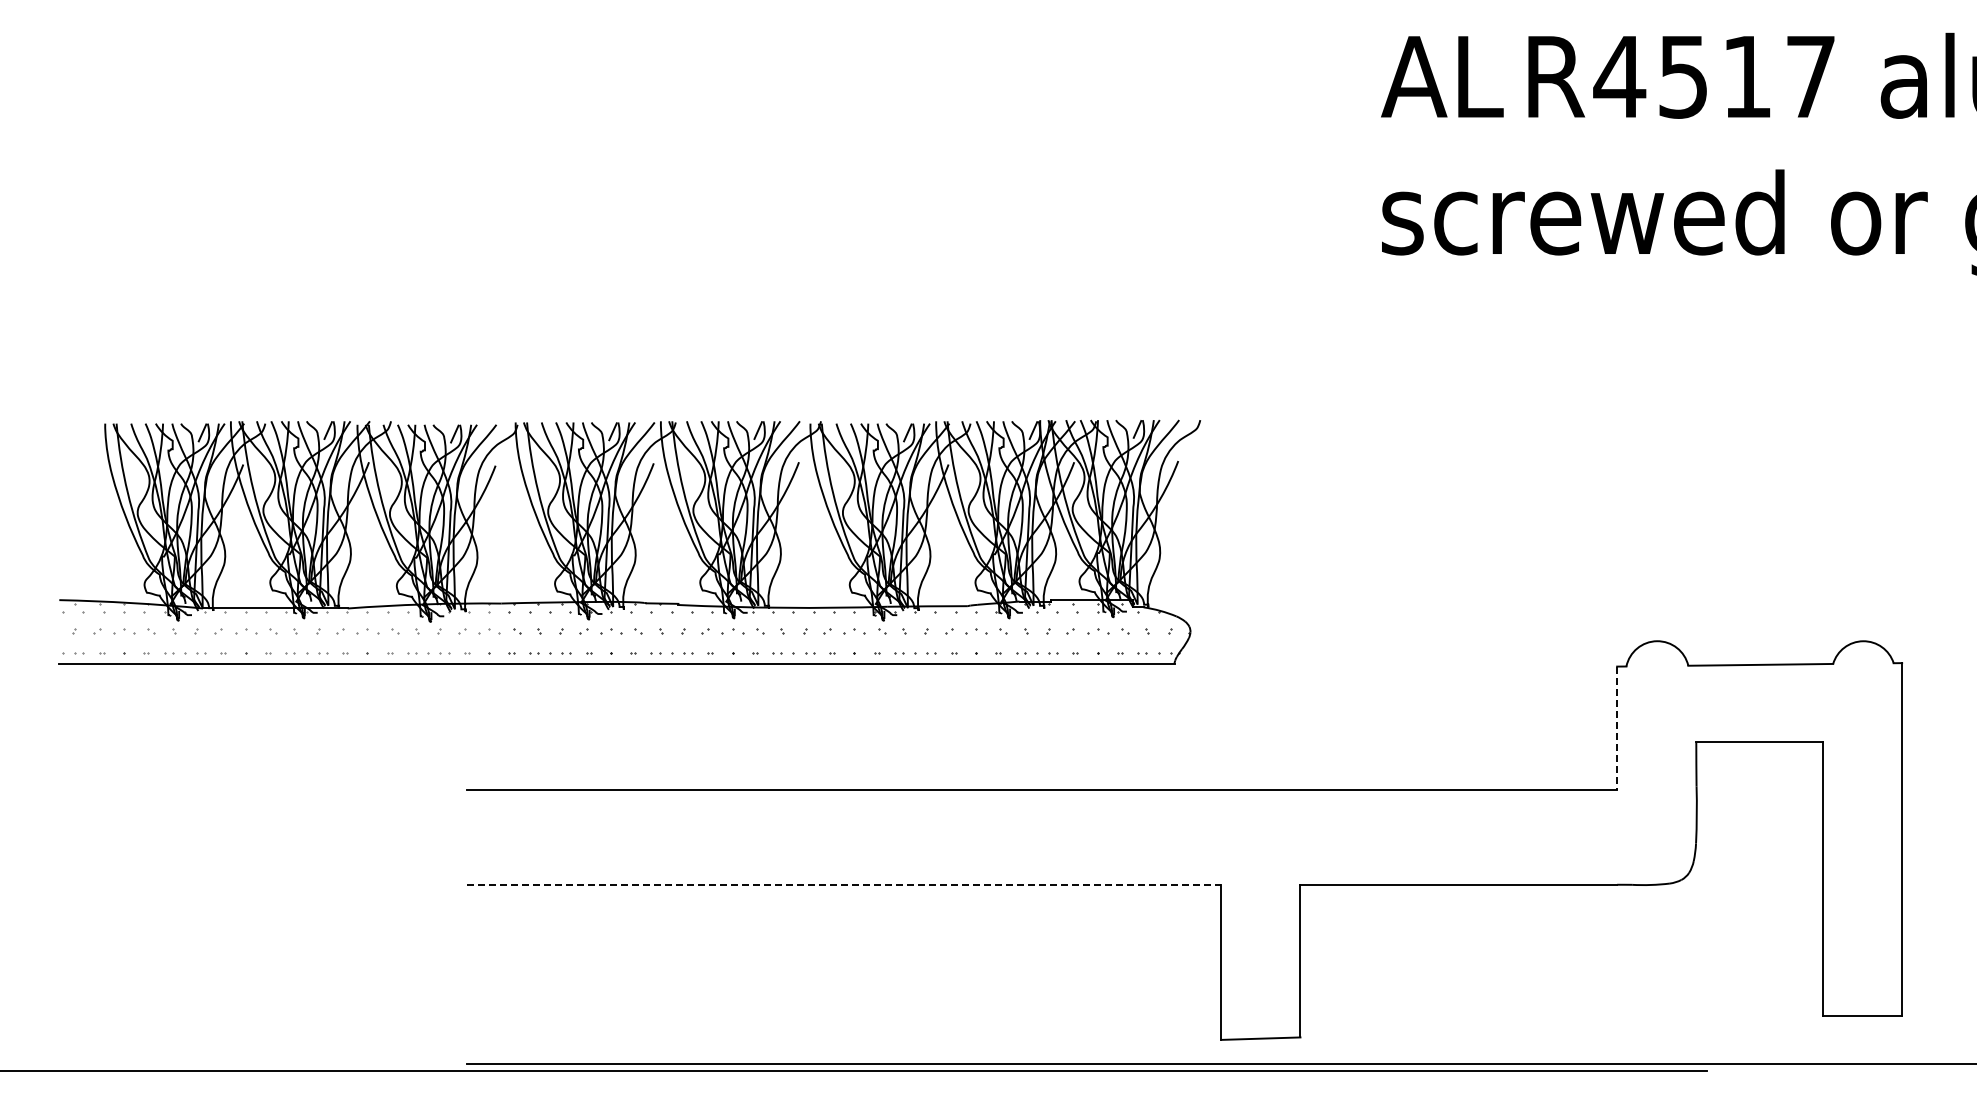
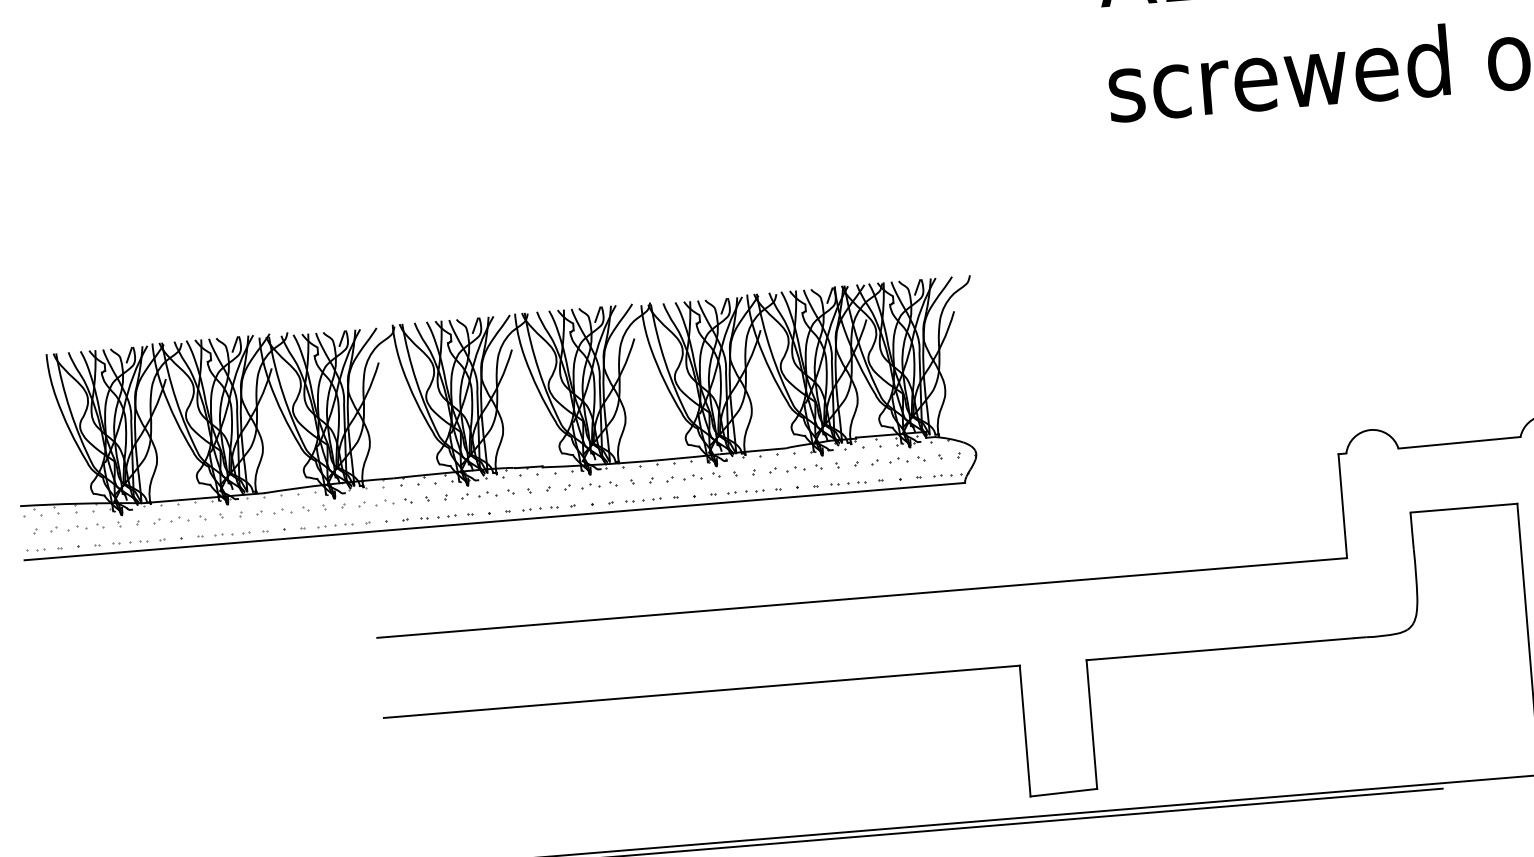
line: (1617, 728) -> (1343, 506), dashed -> solid
line: (844, 884) -> (702, 691), dashed -> solid

